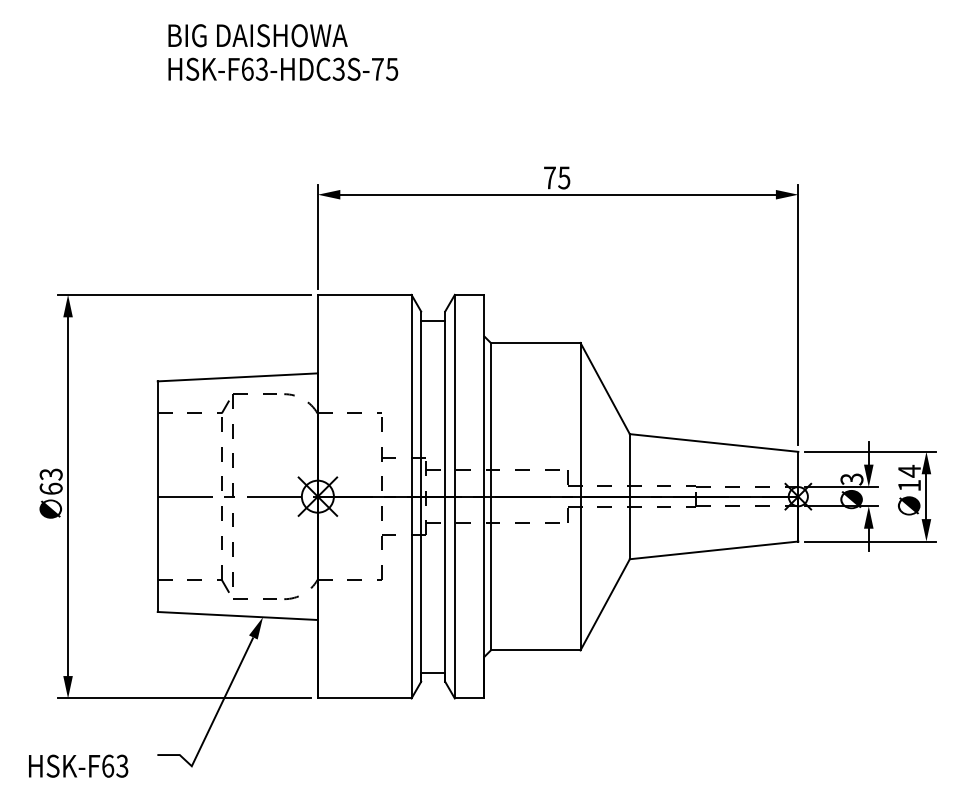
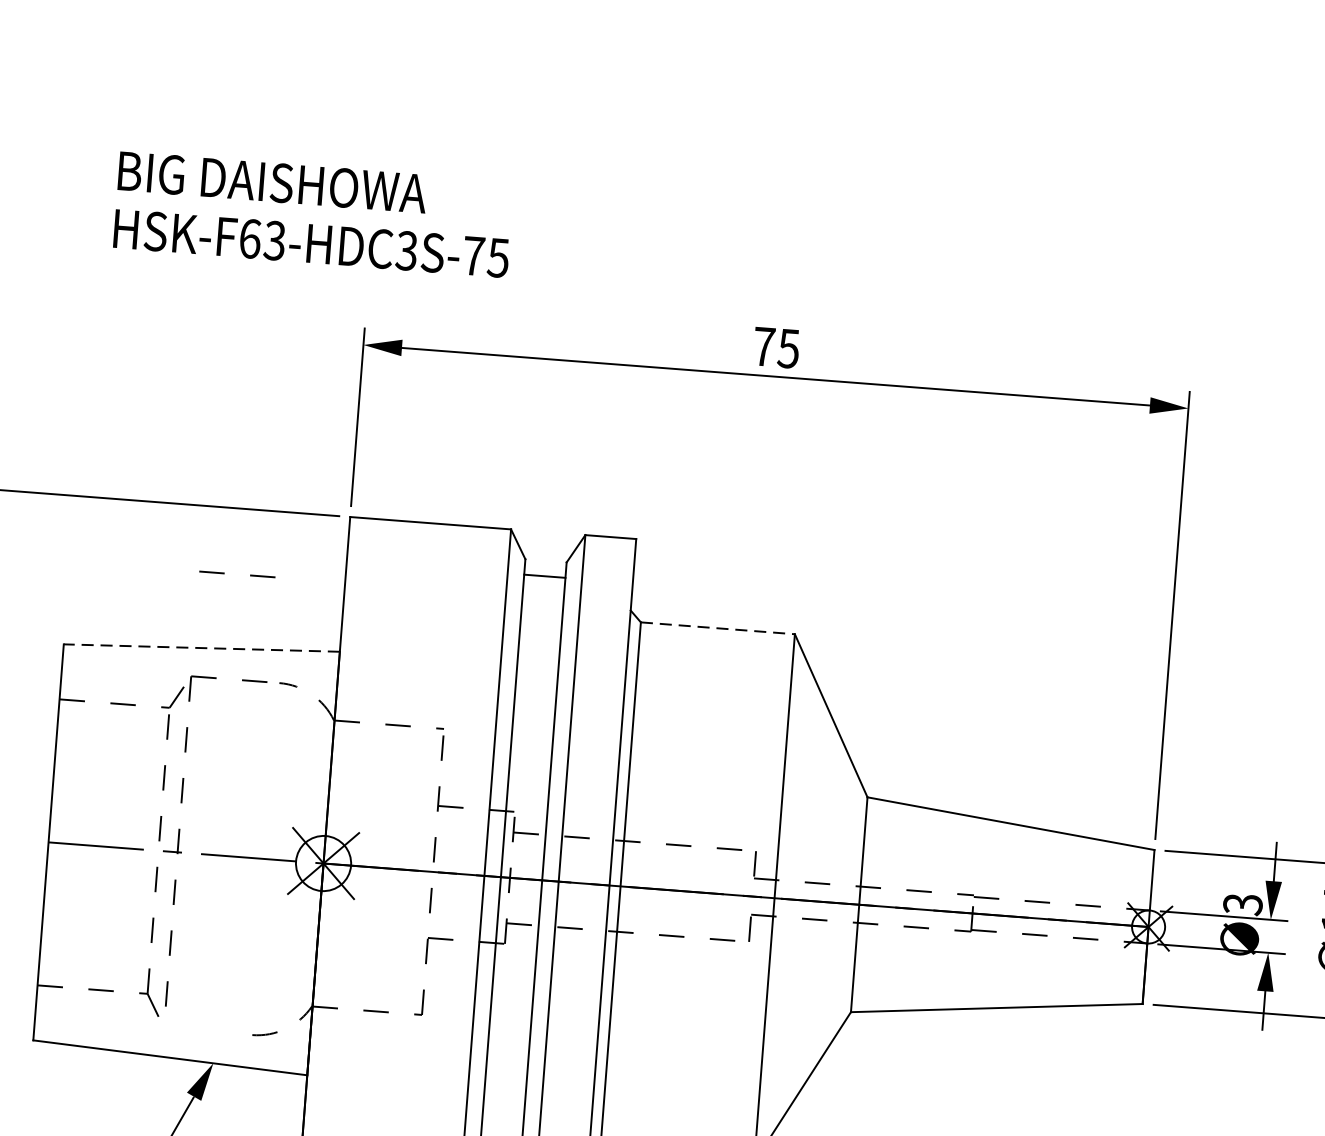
text: (283, 52) -> (314, 214), moved
line: (535, 342) -> (717, 627), solid -> dashed
line: (237, 377) -> (201, 648), solid -> dashed
line: (247, 598) -> (224, 572), moved

